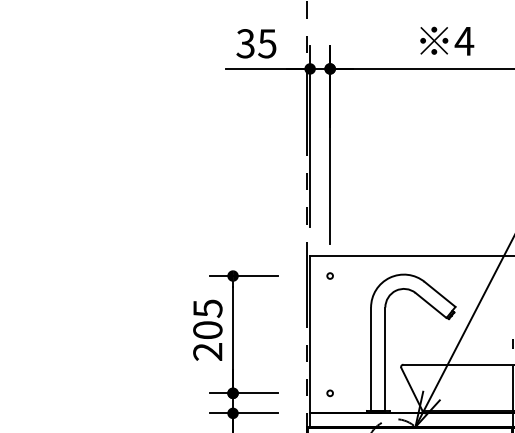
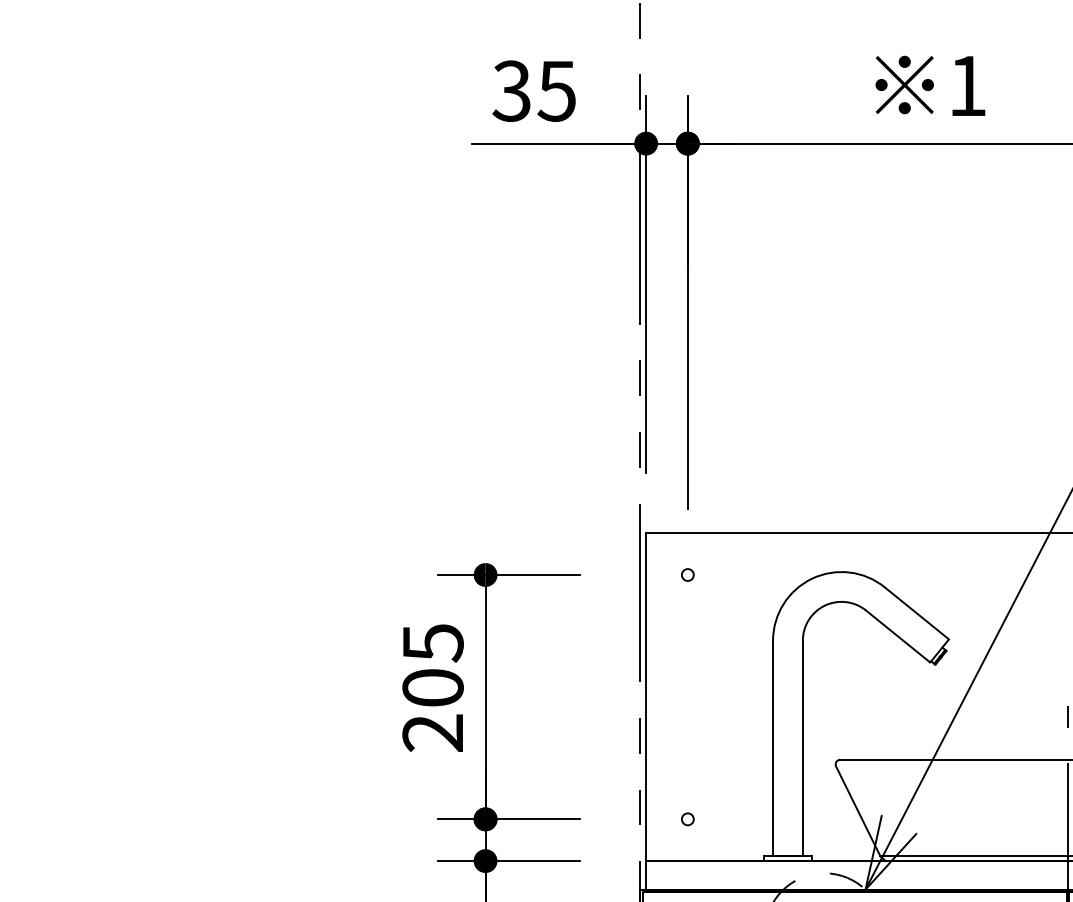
text: (464, 41) -> (967, 86), 4 -> 1

